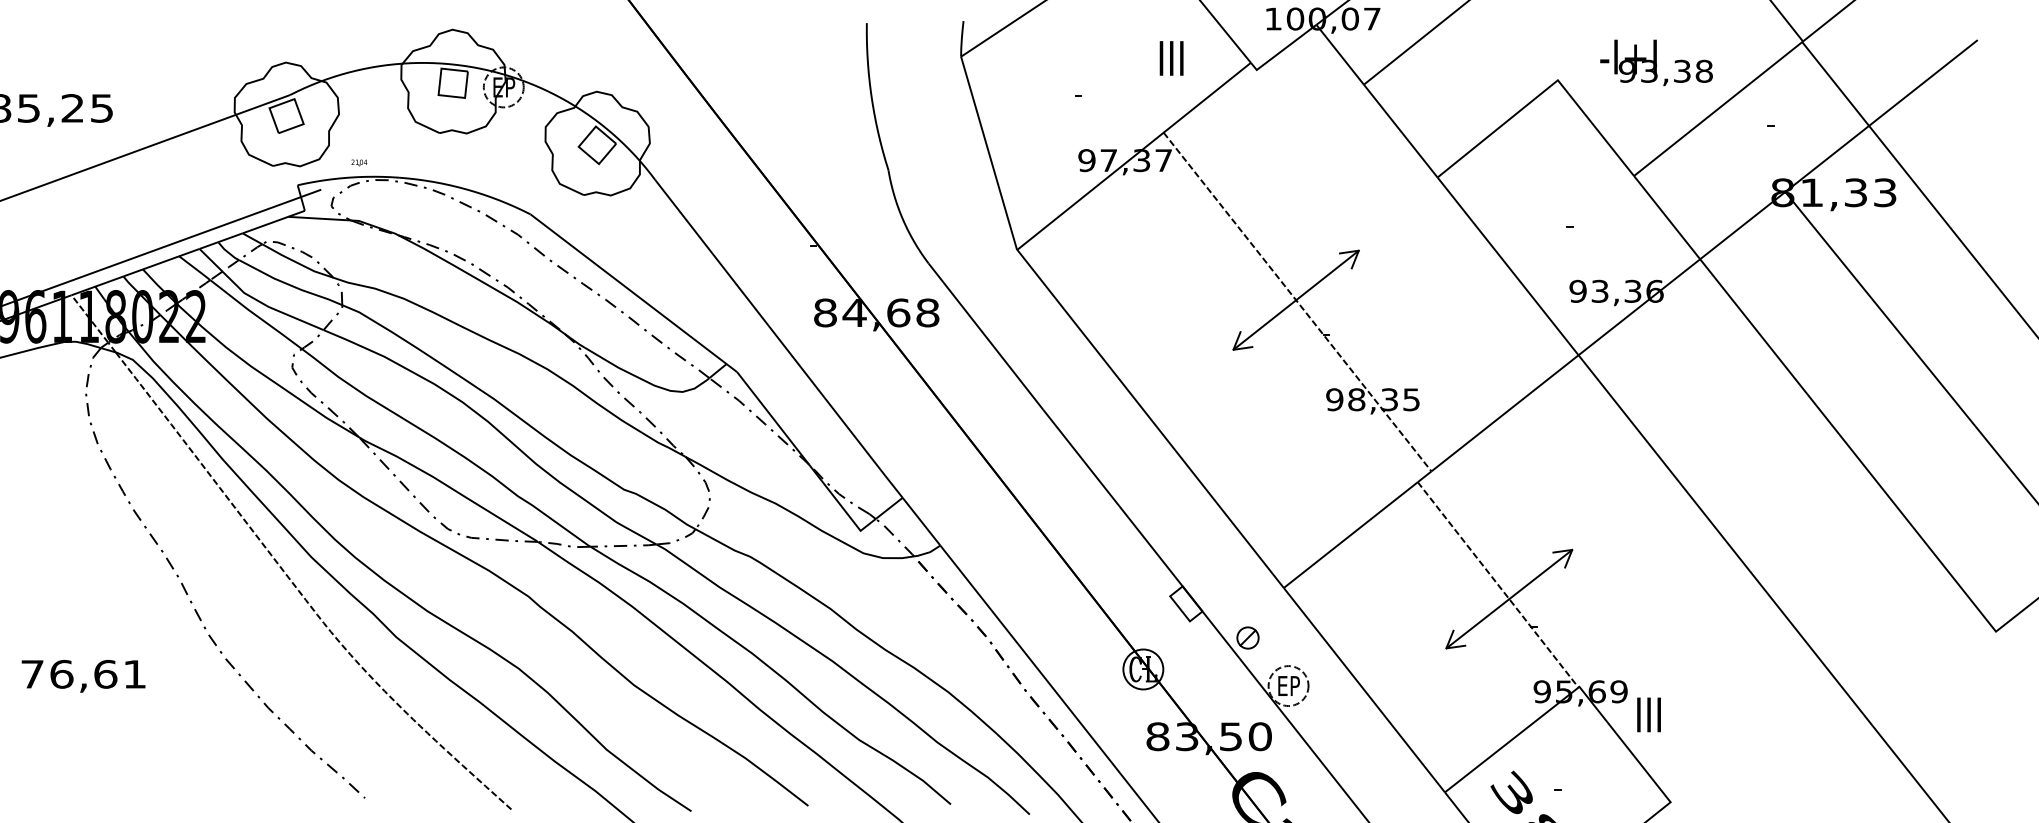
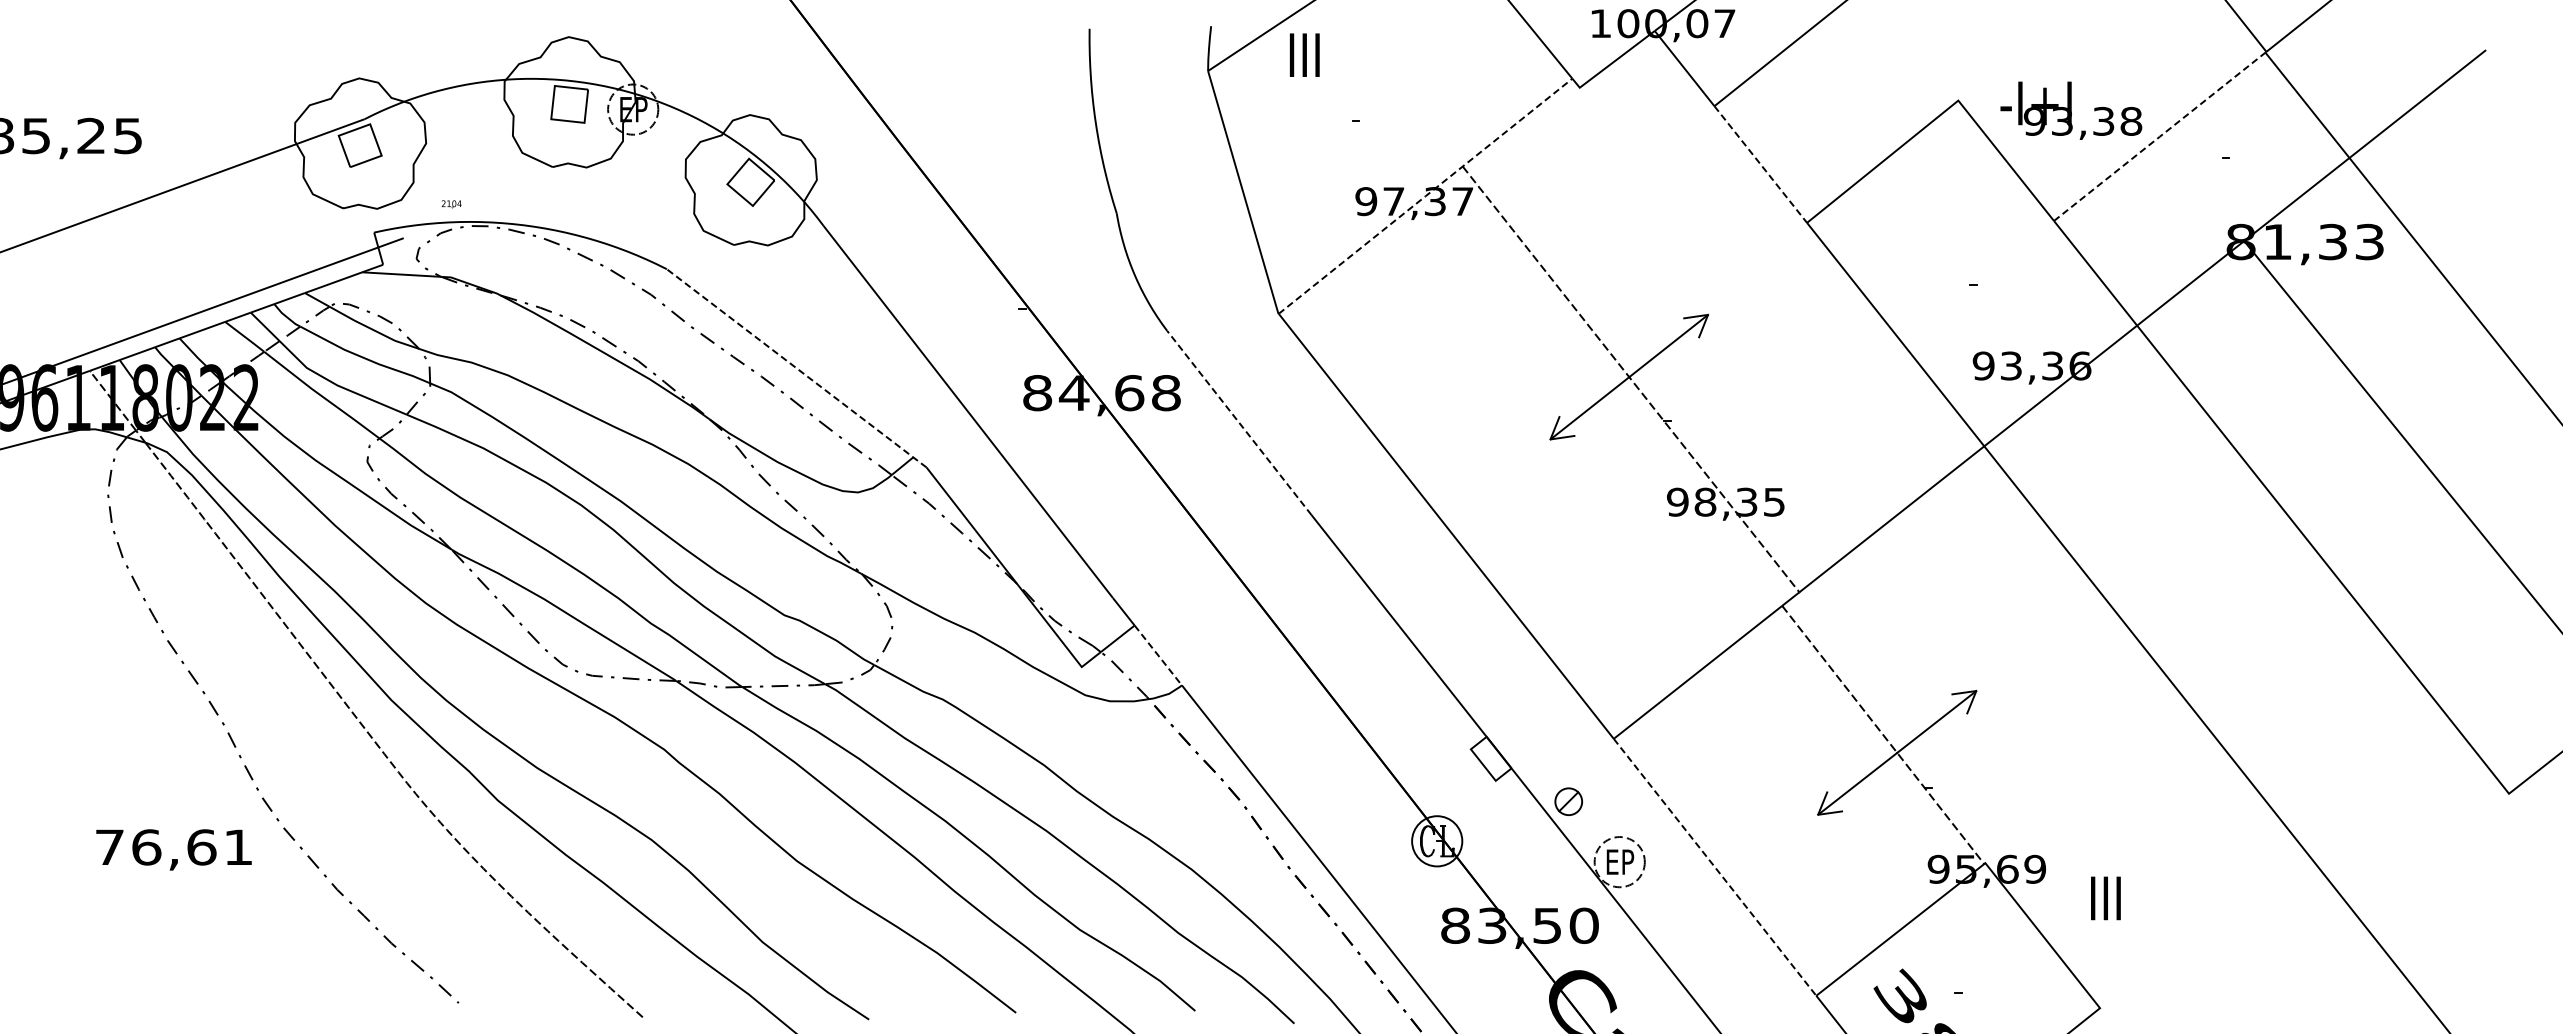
text: (1171, 57) -> (1304, 54), moved
text: (1656, 62) -> (2071, 110), moved
line: (1717, 108) -> (2159, 136), solid -> dashed
line: (1400, 131) -> (1760, 164), solid -> dashed
line: (1134, 156) -> (1425, 196), solid -> dashed
line: (633, 293) -> (796, 368), solid -> dashed
line: (986, 336) -> (1239, 422), solid -> dashed
line: (921, 521) -> (1158, 655), solid -> dashed
text: (83, 676) -> (173, 849), moved
line: (1364, 690) -> (1715, 867), solid -> dashed
text: (1648, 714) -> (2105, 898), moved

